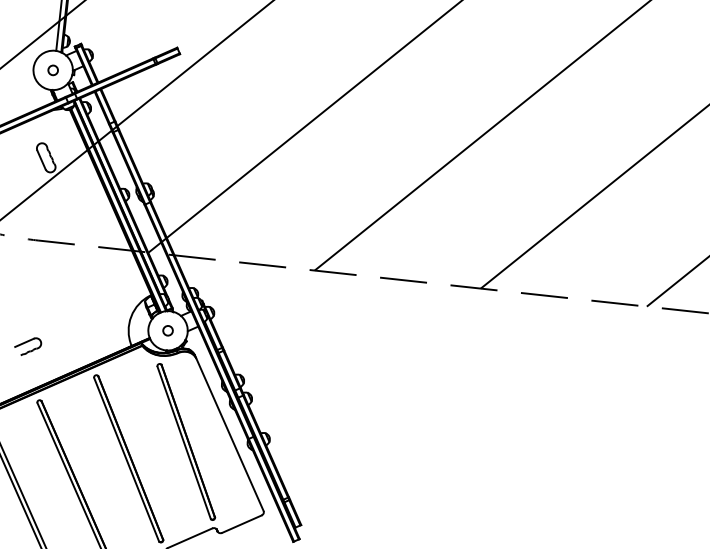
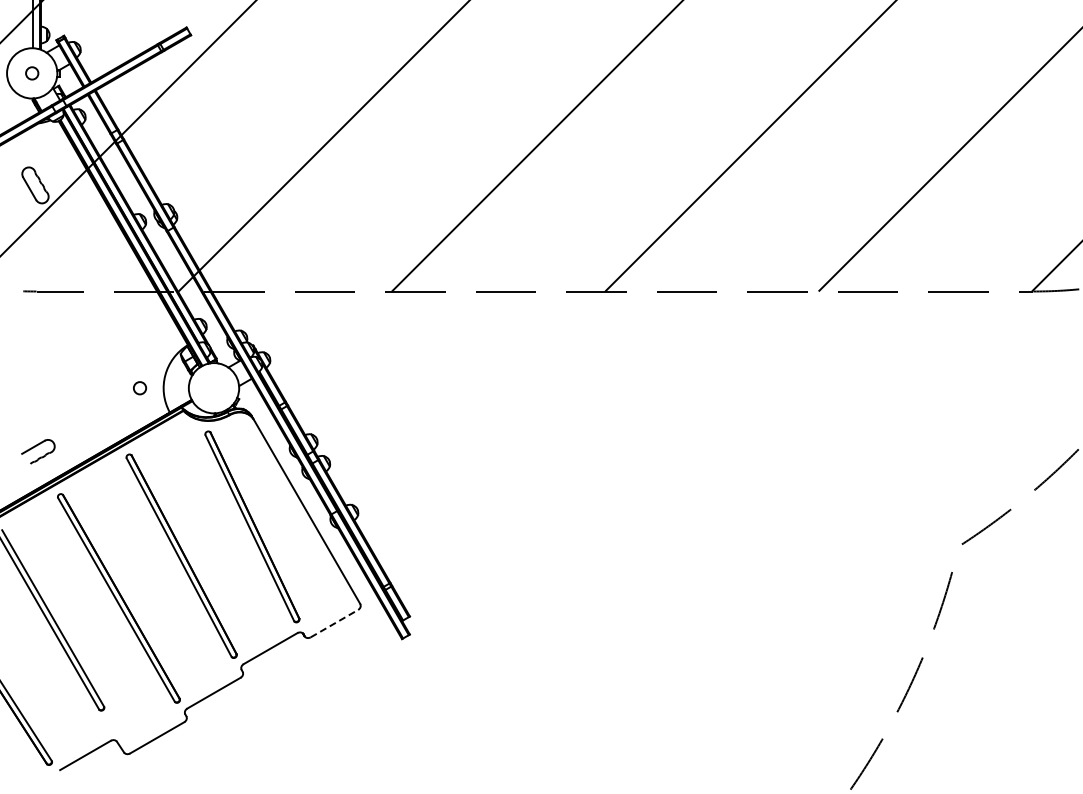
circle: (168, 331) -> (140, 388), moved
part: (28, 346) -> (38, 451), moved
line: (241, 524) -> (334, 623), solid -> dashed

